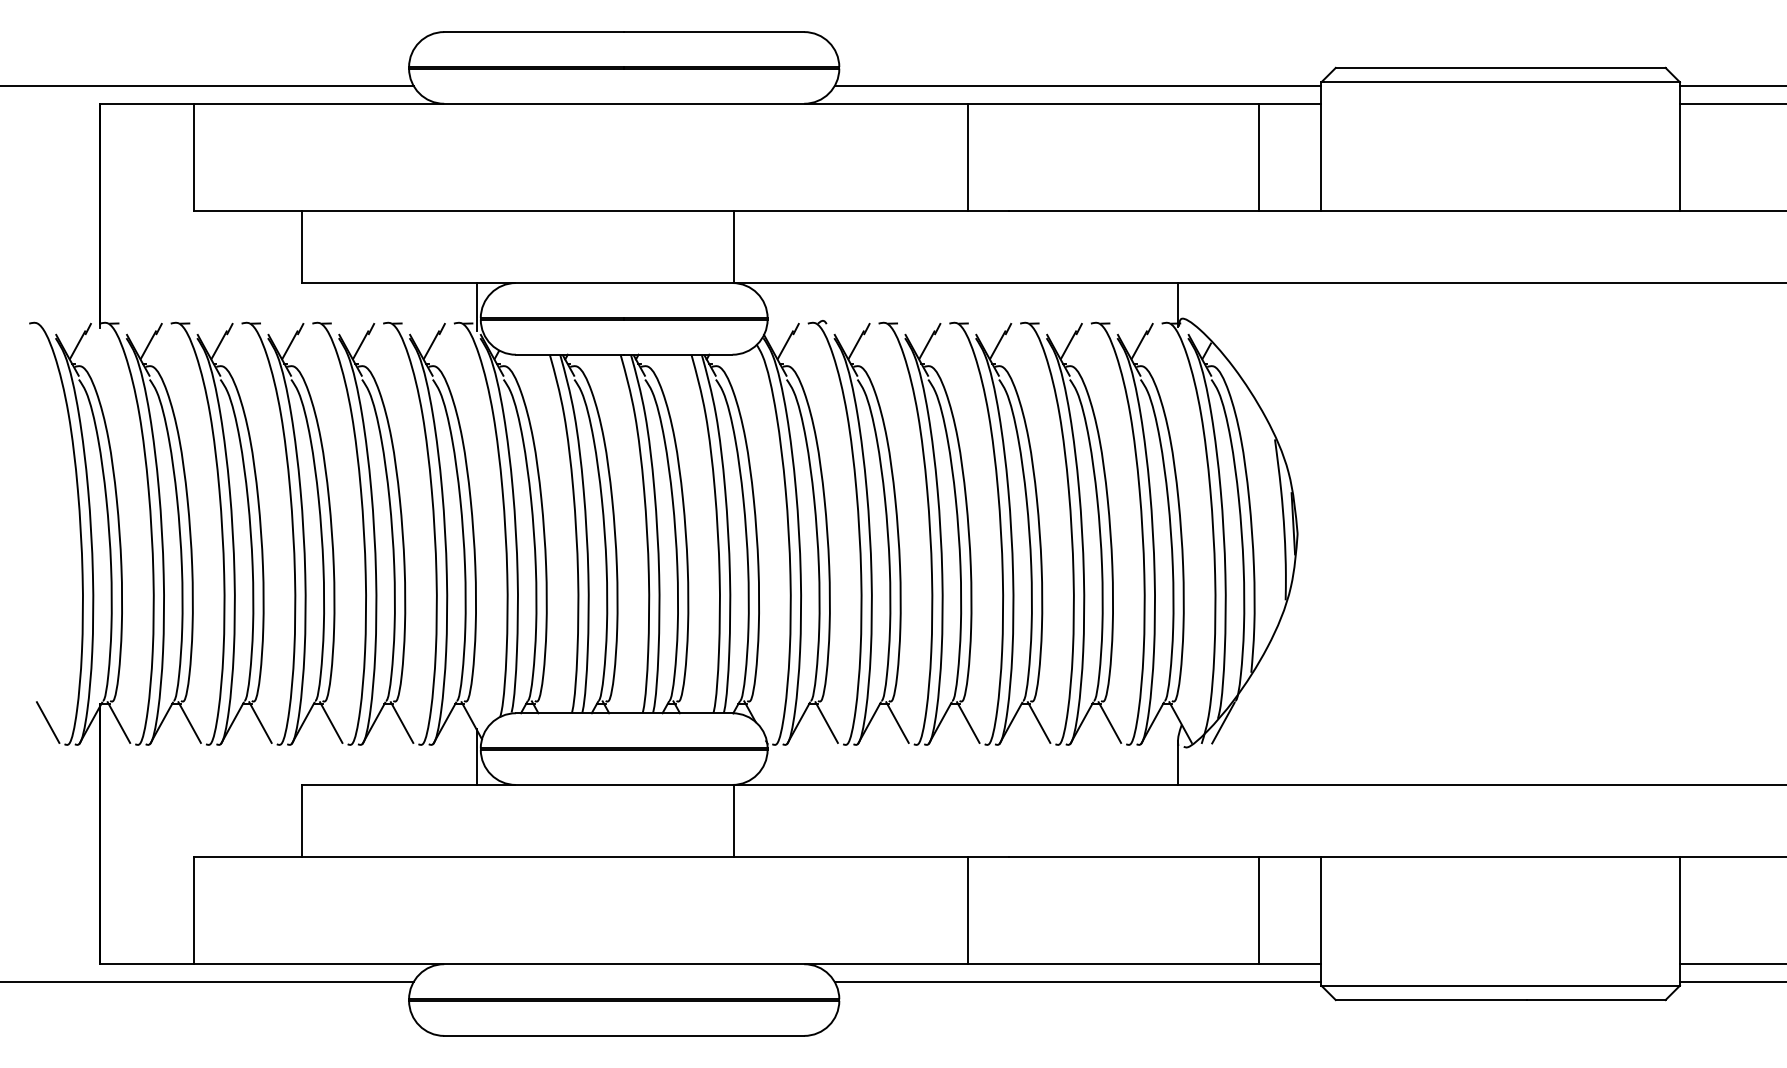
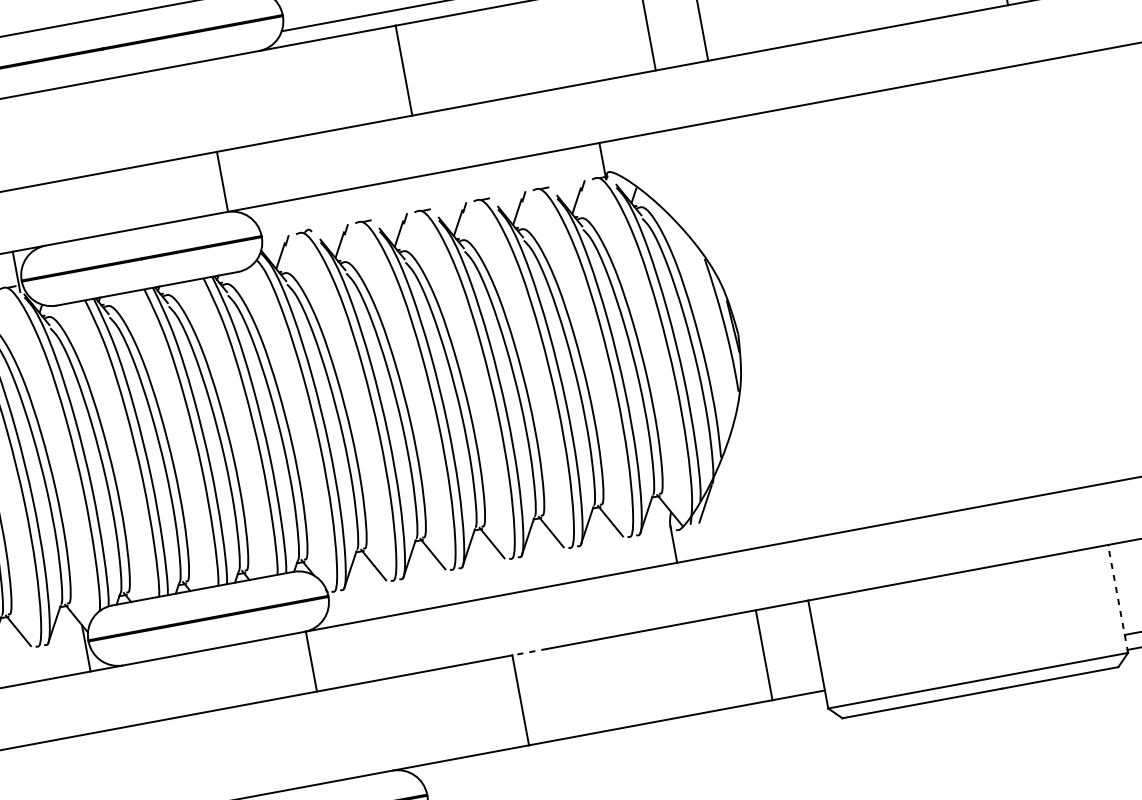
line: (988, 856) -> (529, 652), solid -> dashed
line: (1679, 921) -> (1117, 599), solid -> dashed
line: (1077, 982) -> (623, 743), removed

